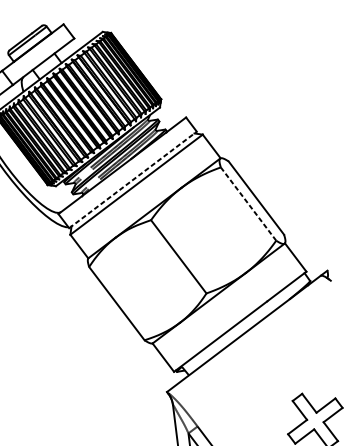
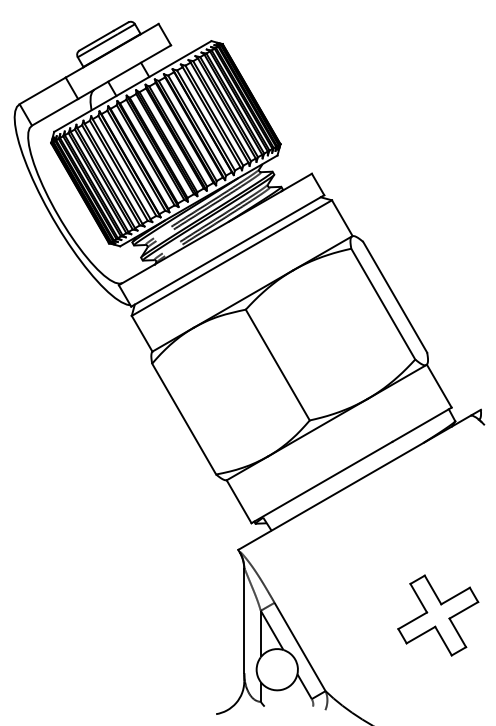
line: (133, 179) -> (228, 250), dashed -> solid
line: (248, 204) -> (383, 304), dashed -> solid

